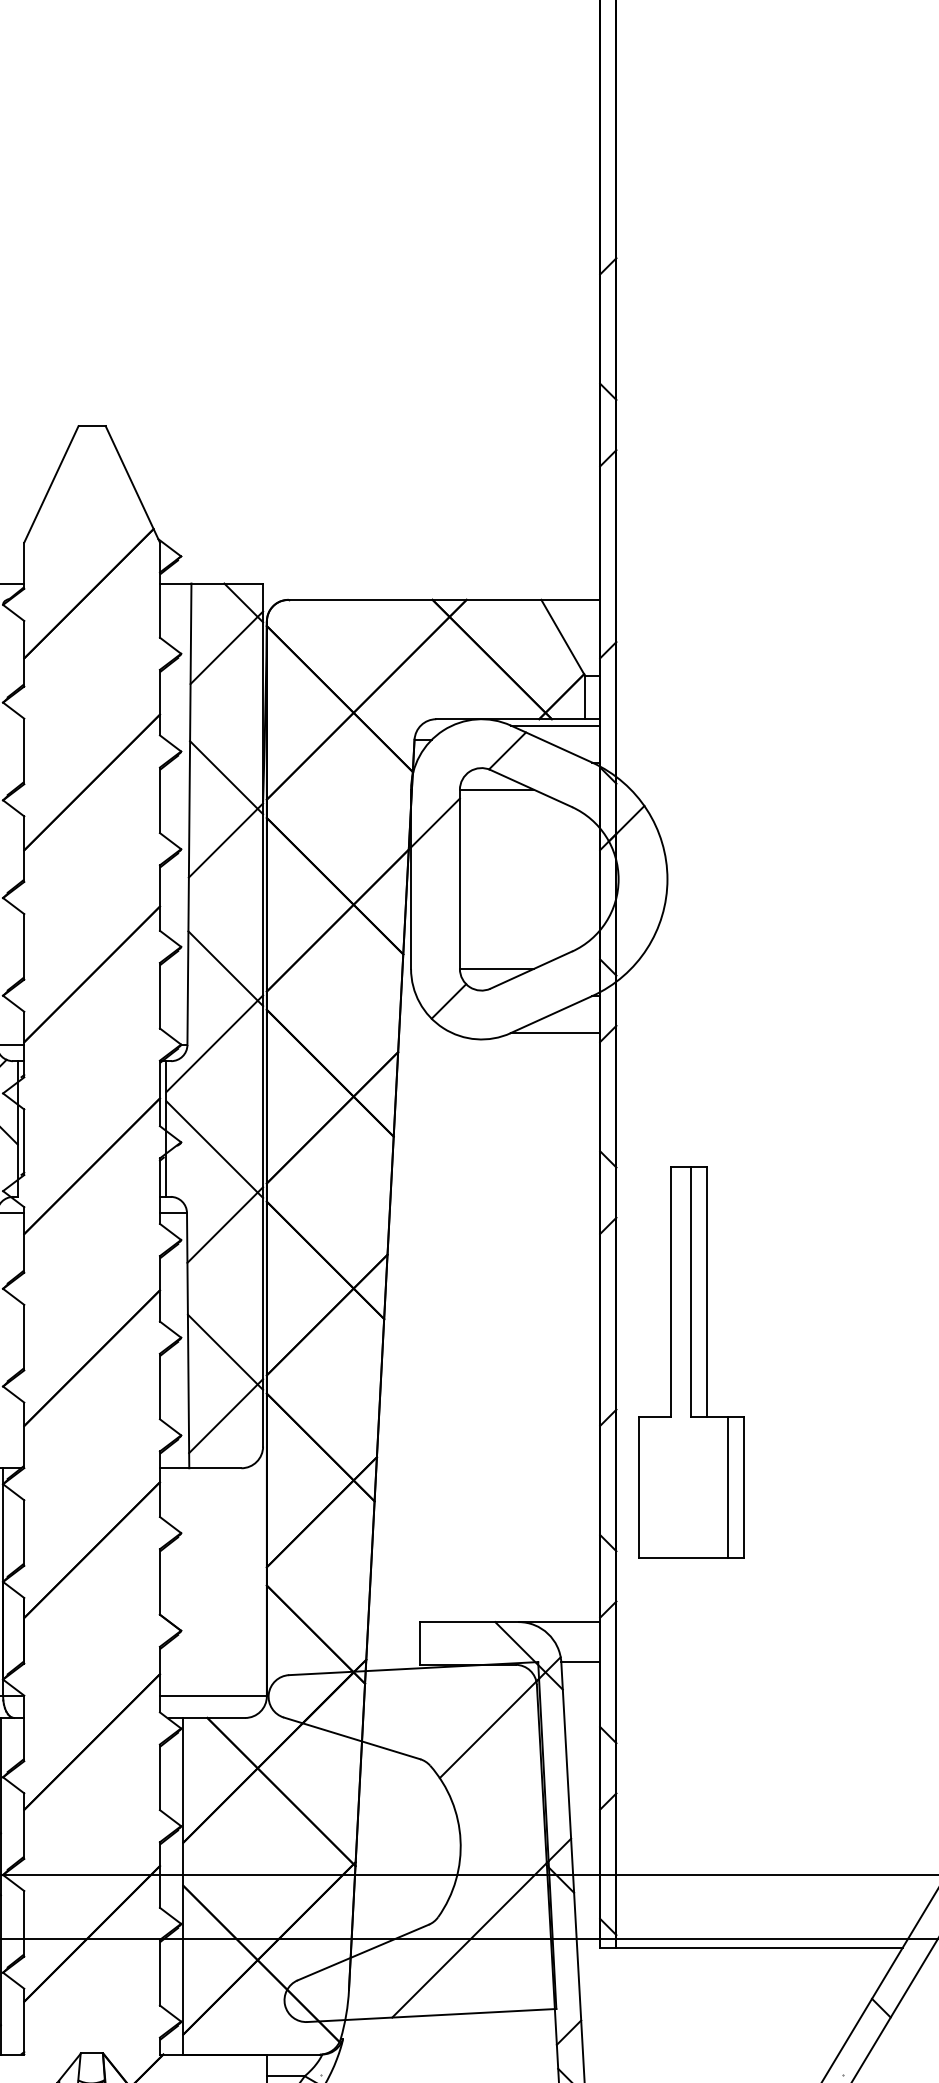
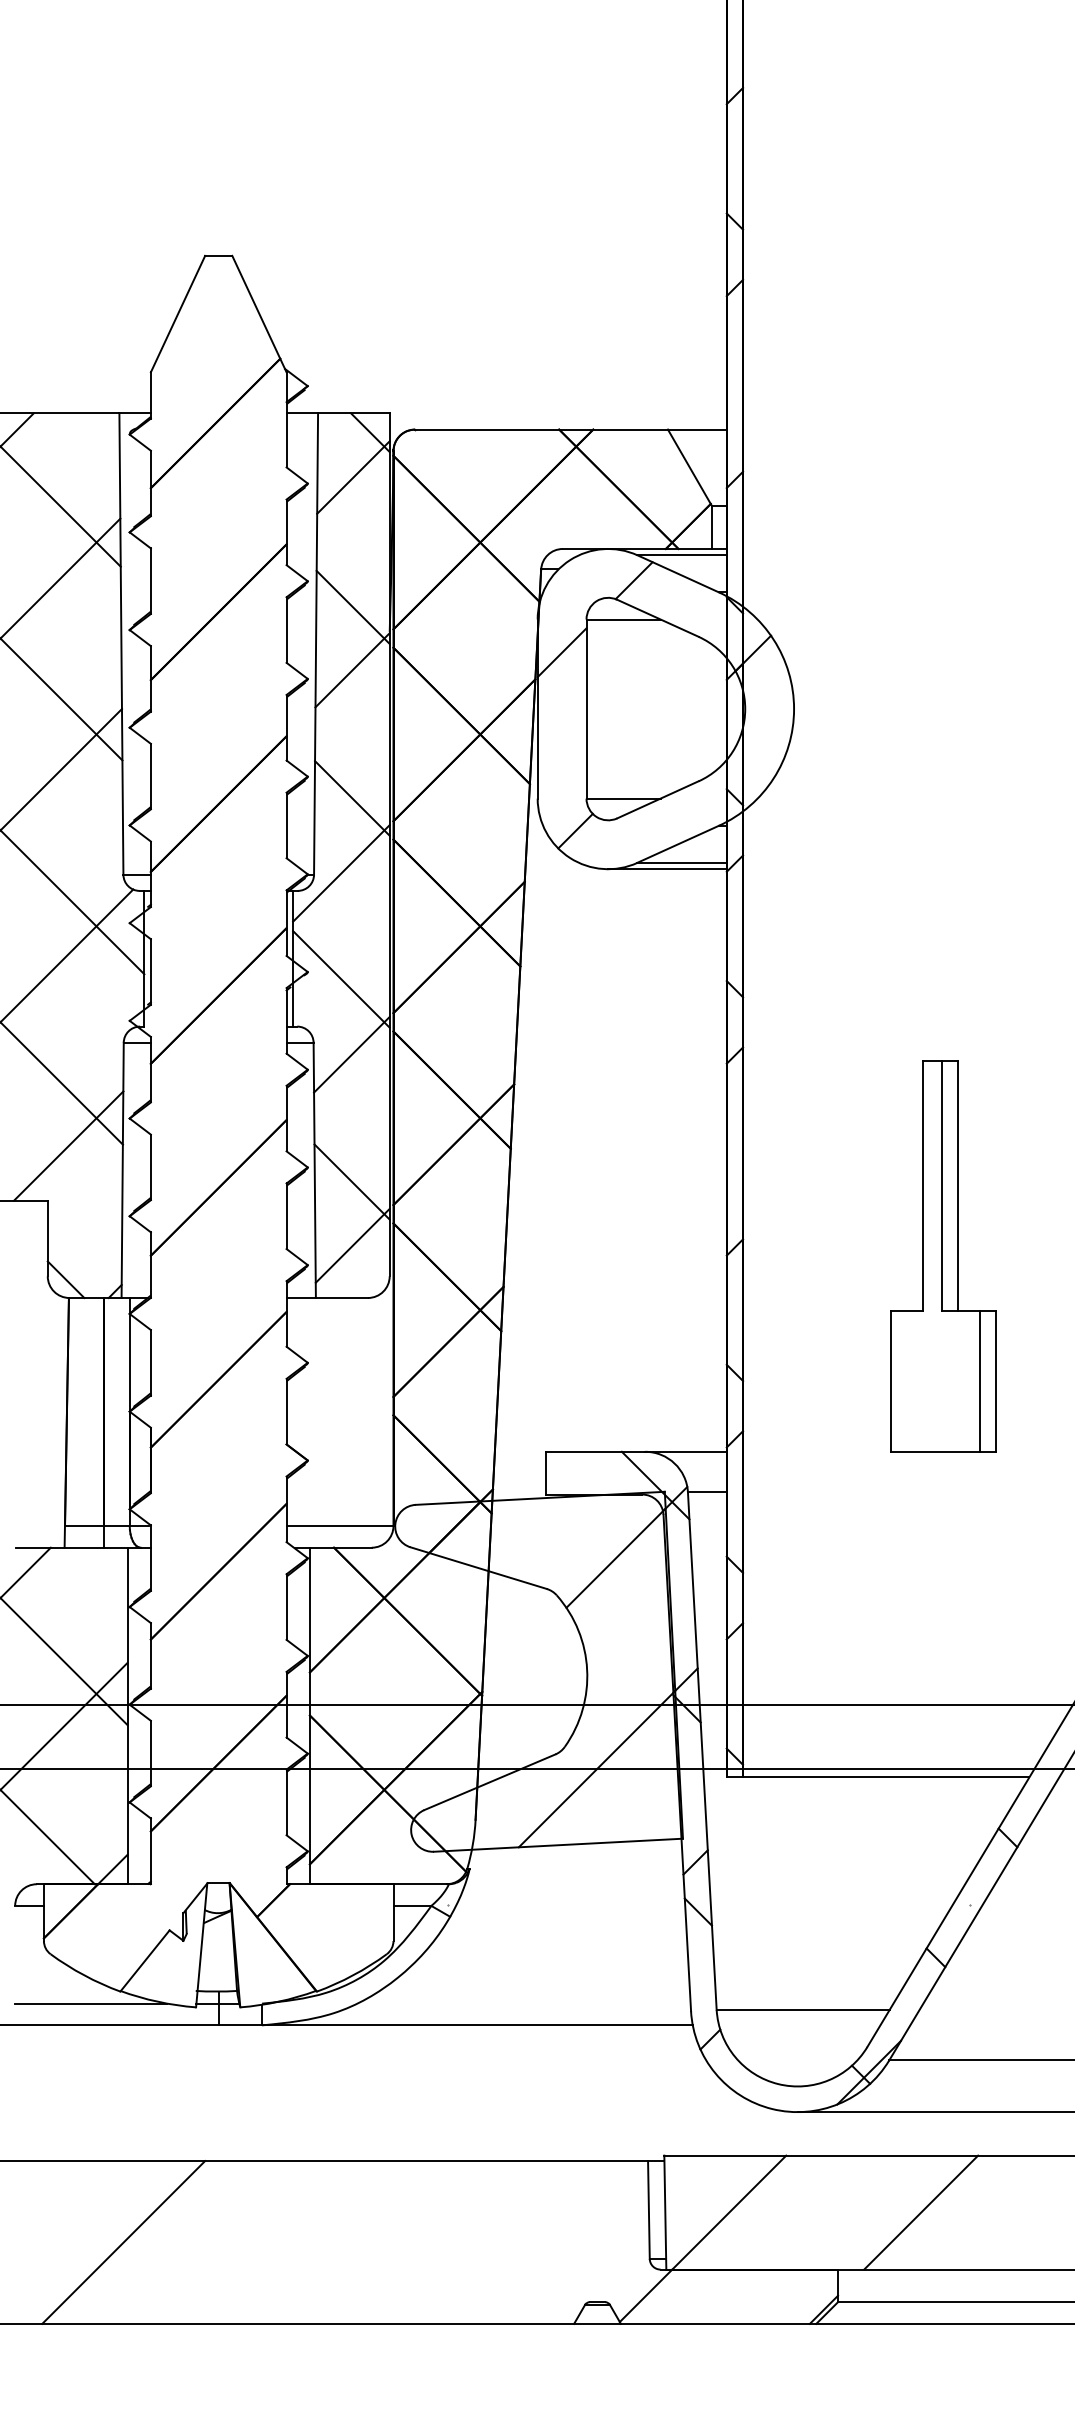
line: (540, 1039) -> (667, 869), added
part: (691, 1362) -> (943, 1256), moved

